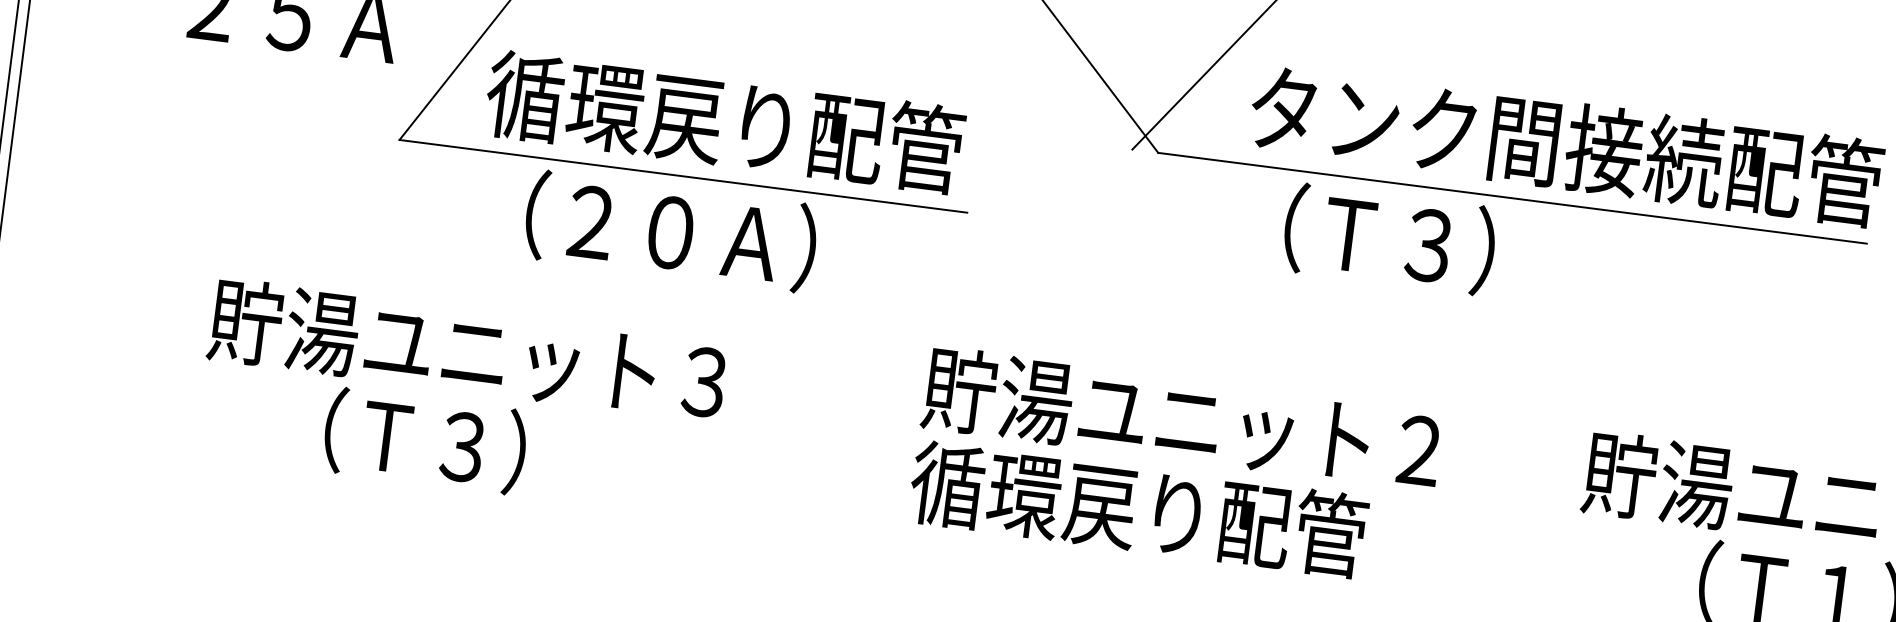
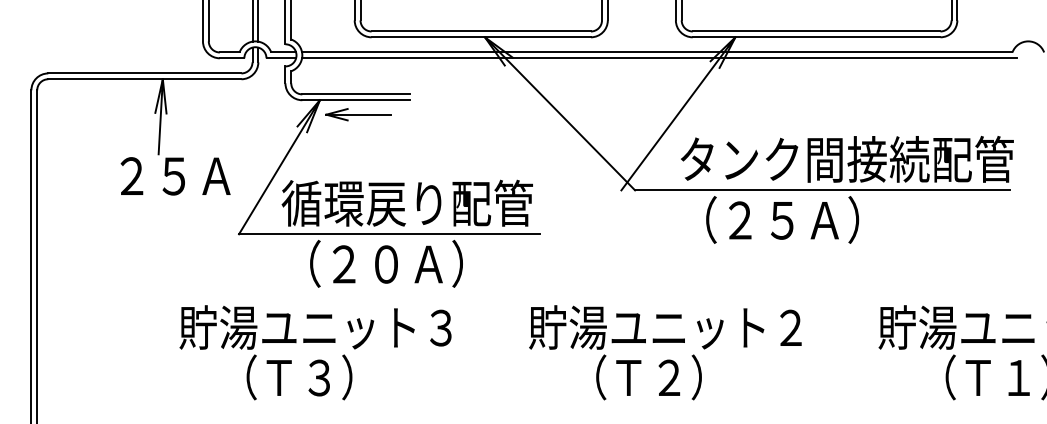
text: (1450, 246) -> (793, 219), （Ｔ３） -> （２５Ａ）
text: (461, 397) -> (315, 352), moved
text: (1138, 509) -> (648, 377), 循環戻り配管 -> （Ｔ２）

